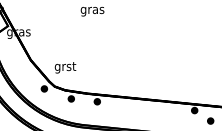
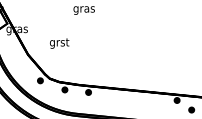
text: (65, 67) -> (59, 43), moved

